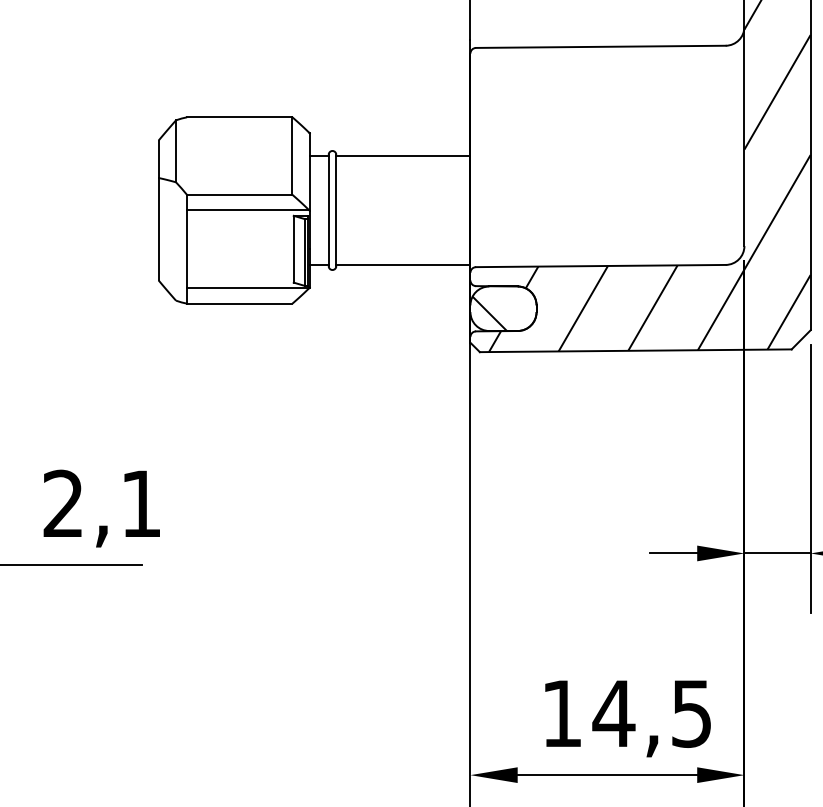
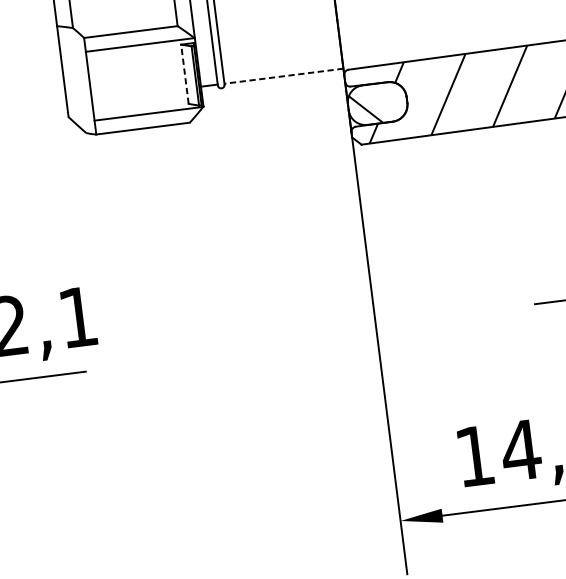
line: (293, 248) -> (184, 73), solid -> dashed
line: (402, 265) -> (283, 76), solid -> dashed

